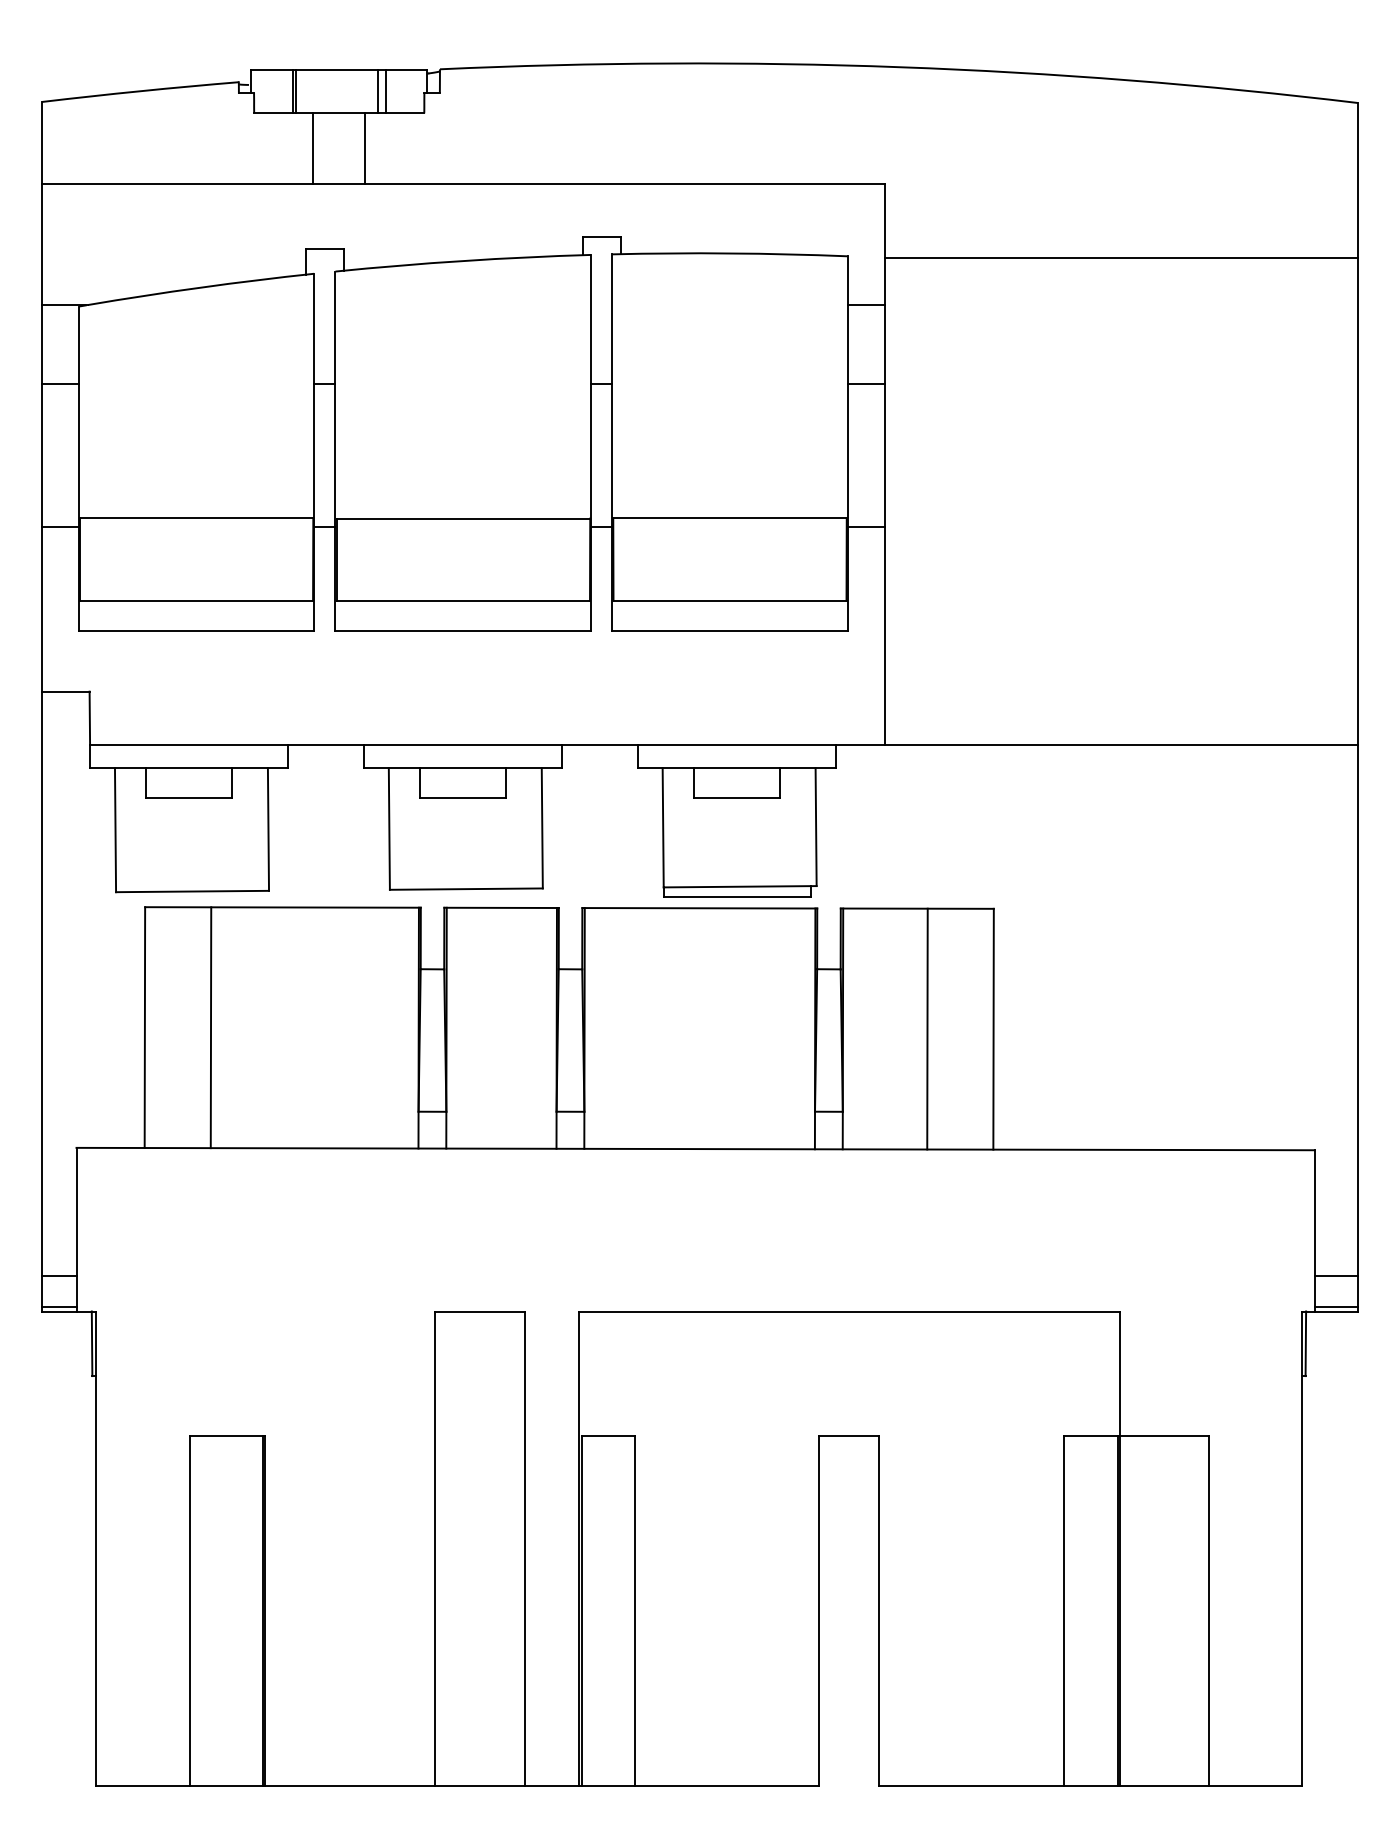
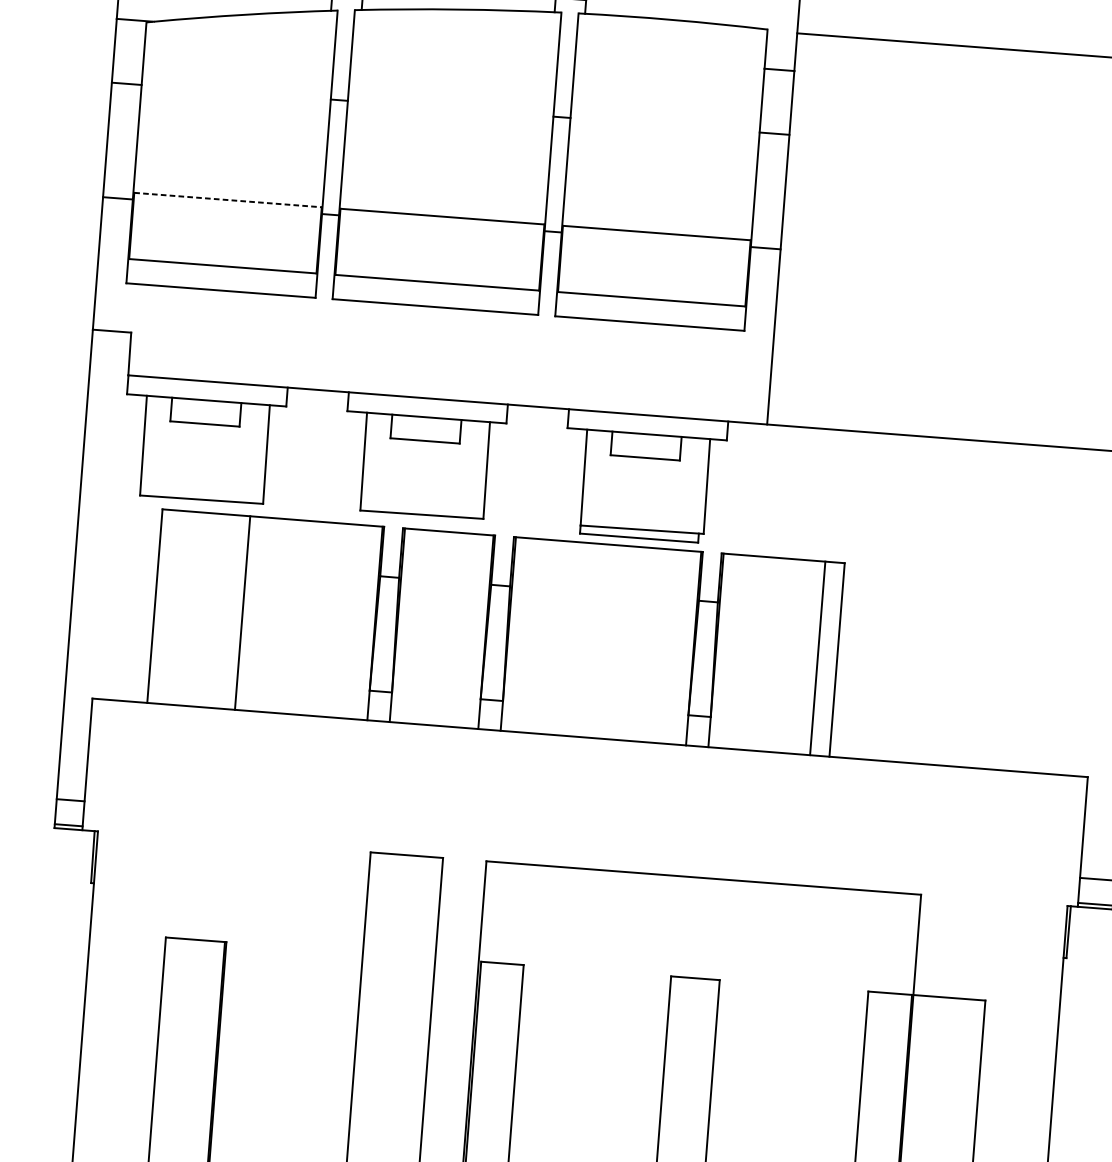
line: (196, 518) -> (227, 200), solid -> dashed
line: (210, 1027) -> (242, 612), moved
line: (927, 1028) -> (817, 657), moved

